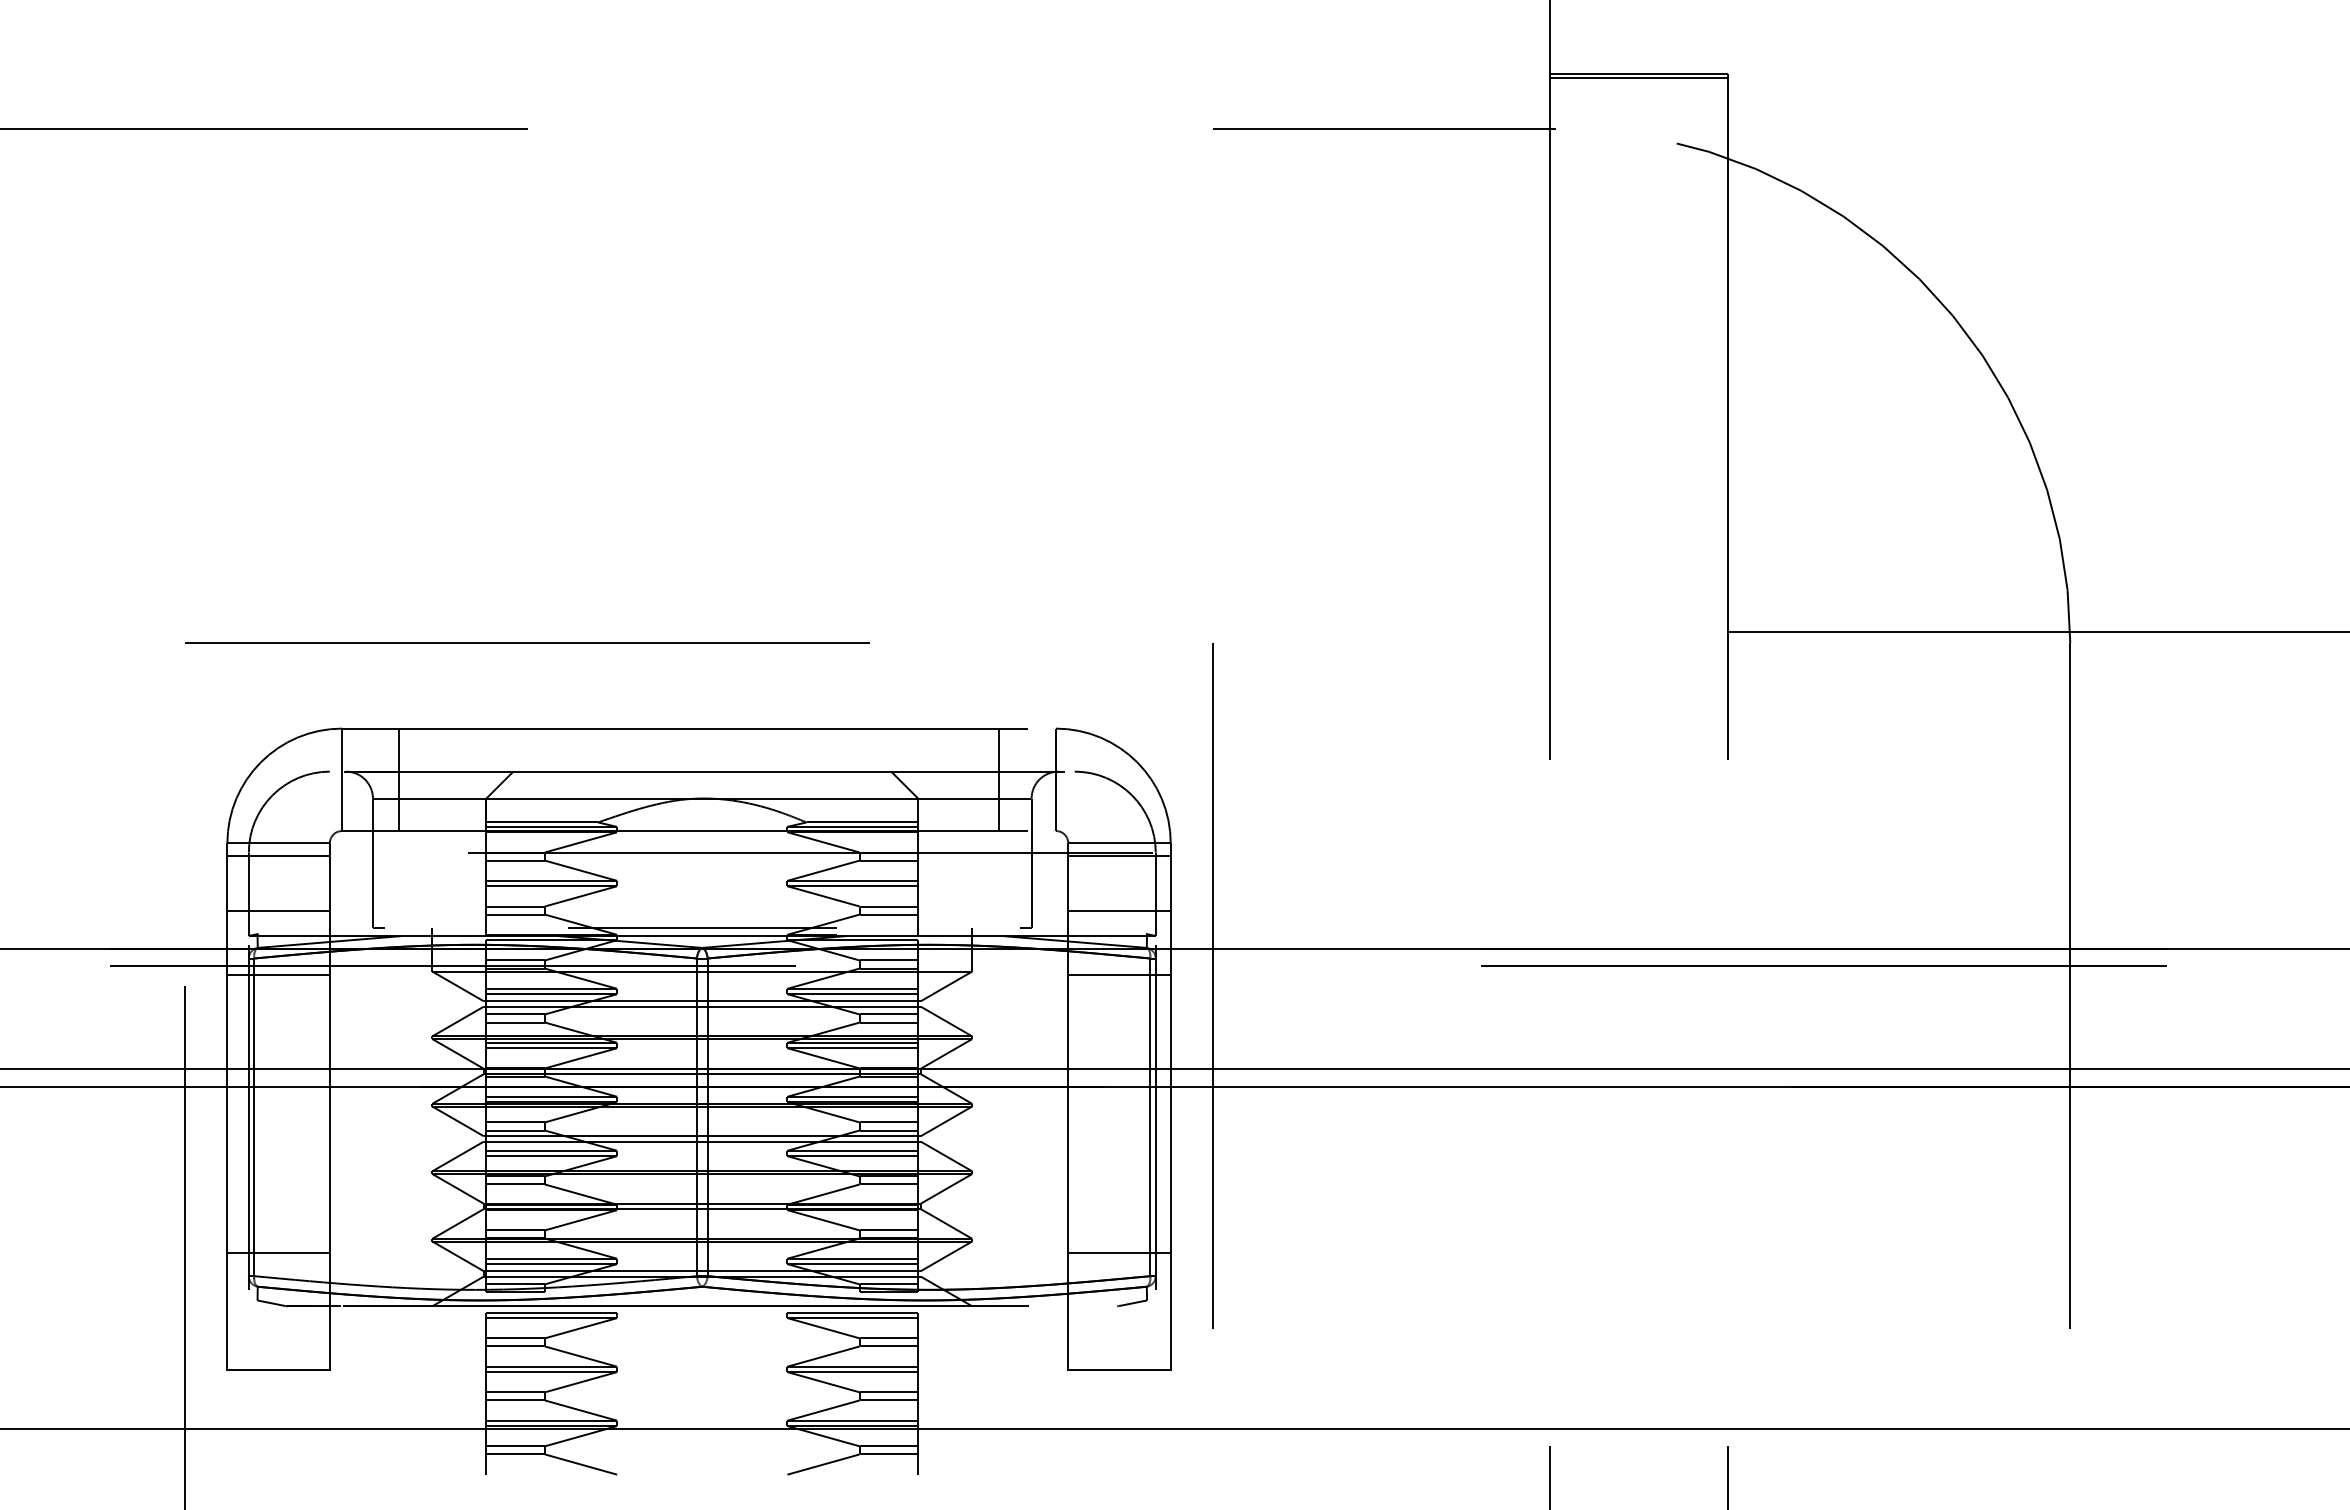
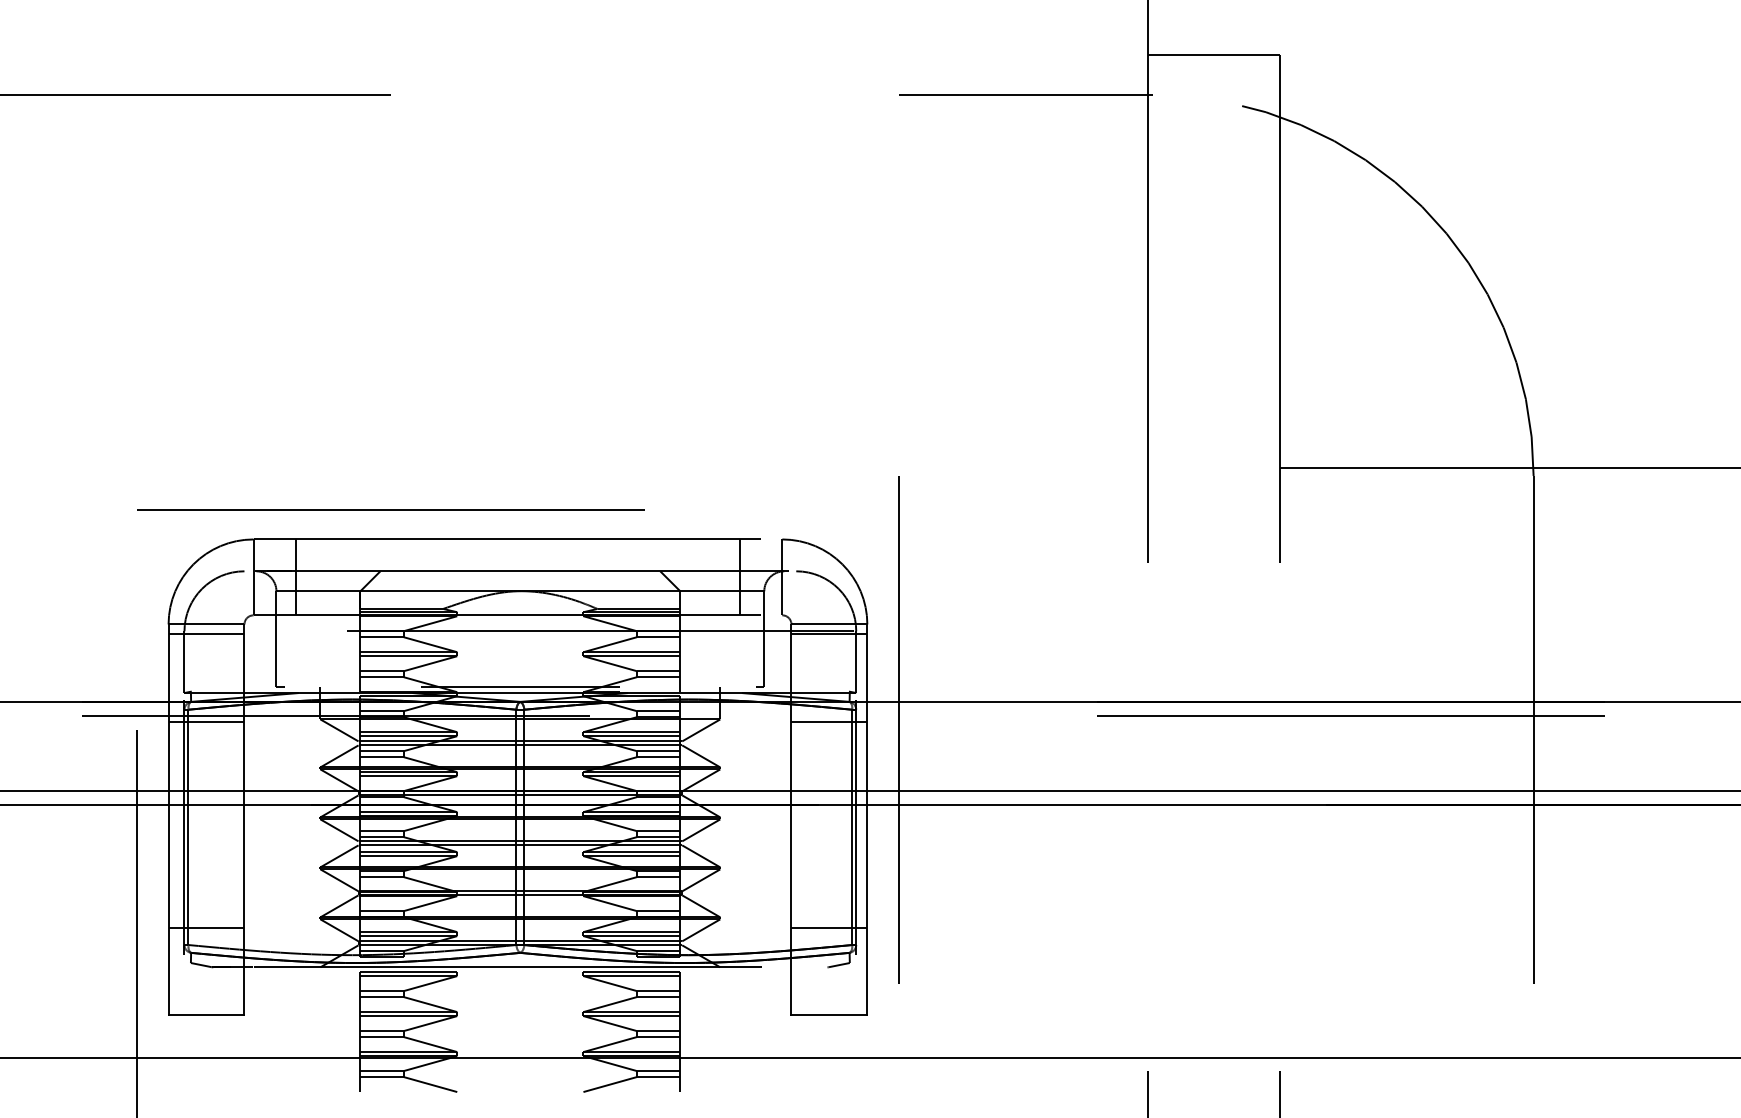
line: (1638, 77) -> (1213, 57), removed
line: (527, 642) -> (390, 509), moved
line: (278, 911) -> (206, 674), removed
line: (1119, 911) -> (829, 674), removed

